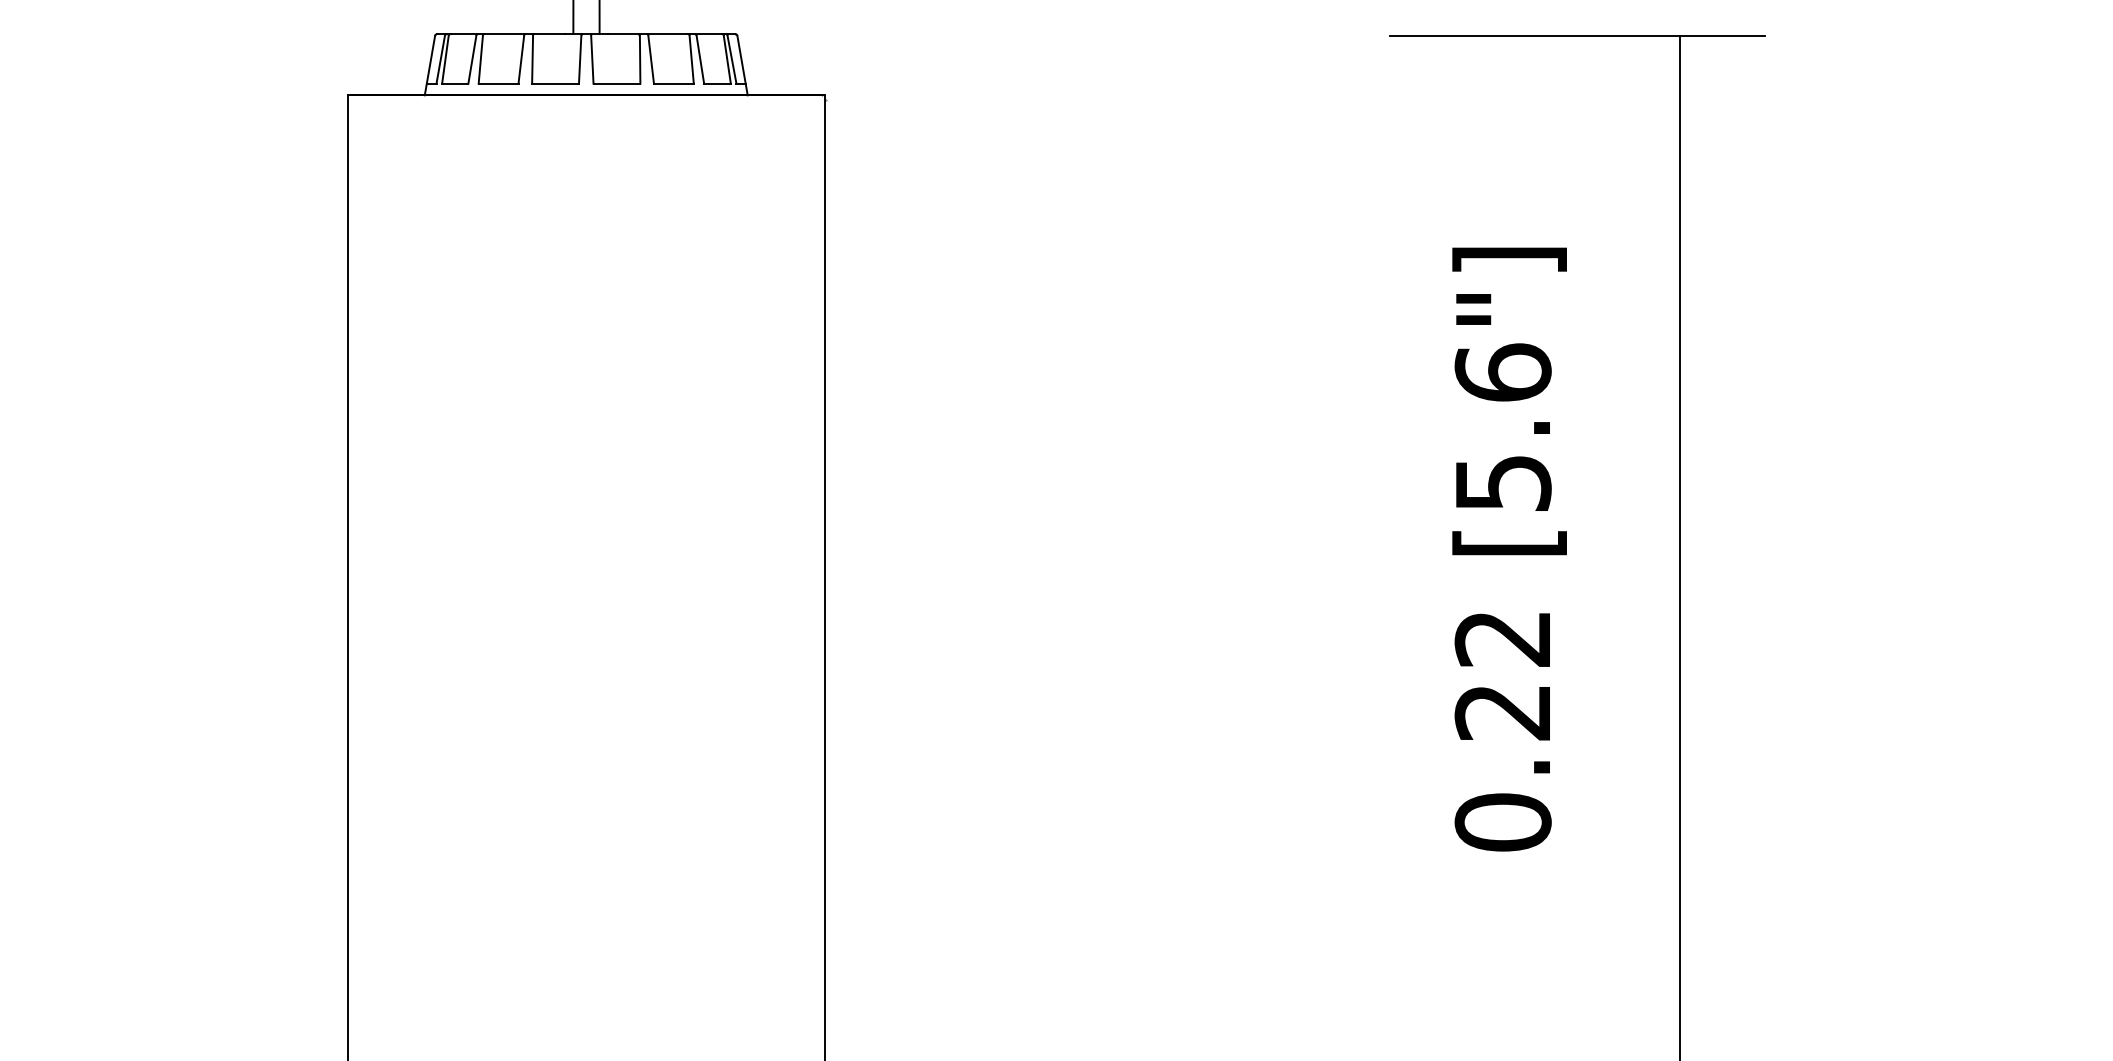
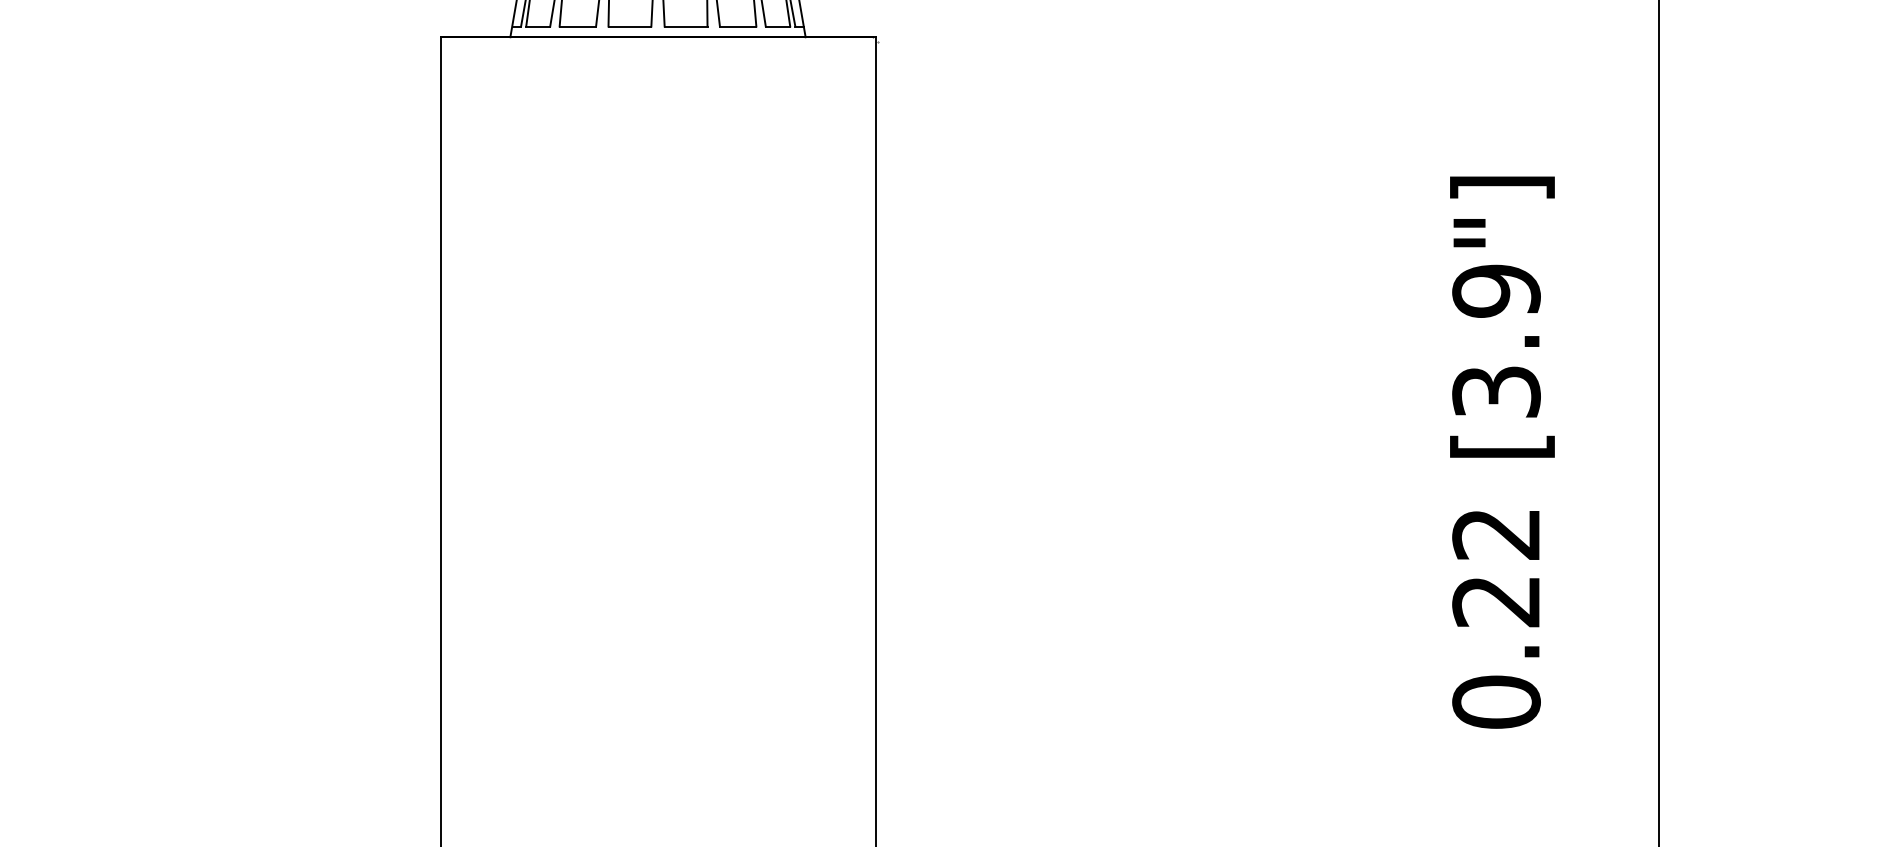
text: (1502, 427) -> (1495, 341), [5.6"] -> [3.9"]

